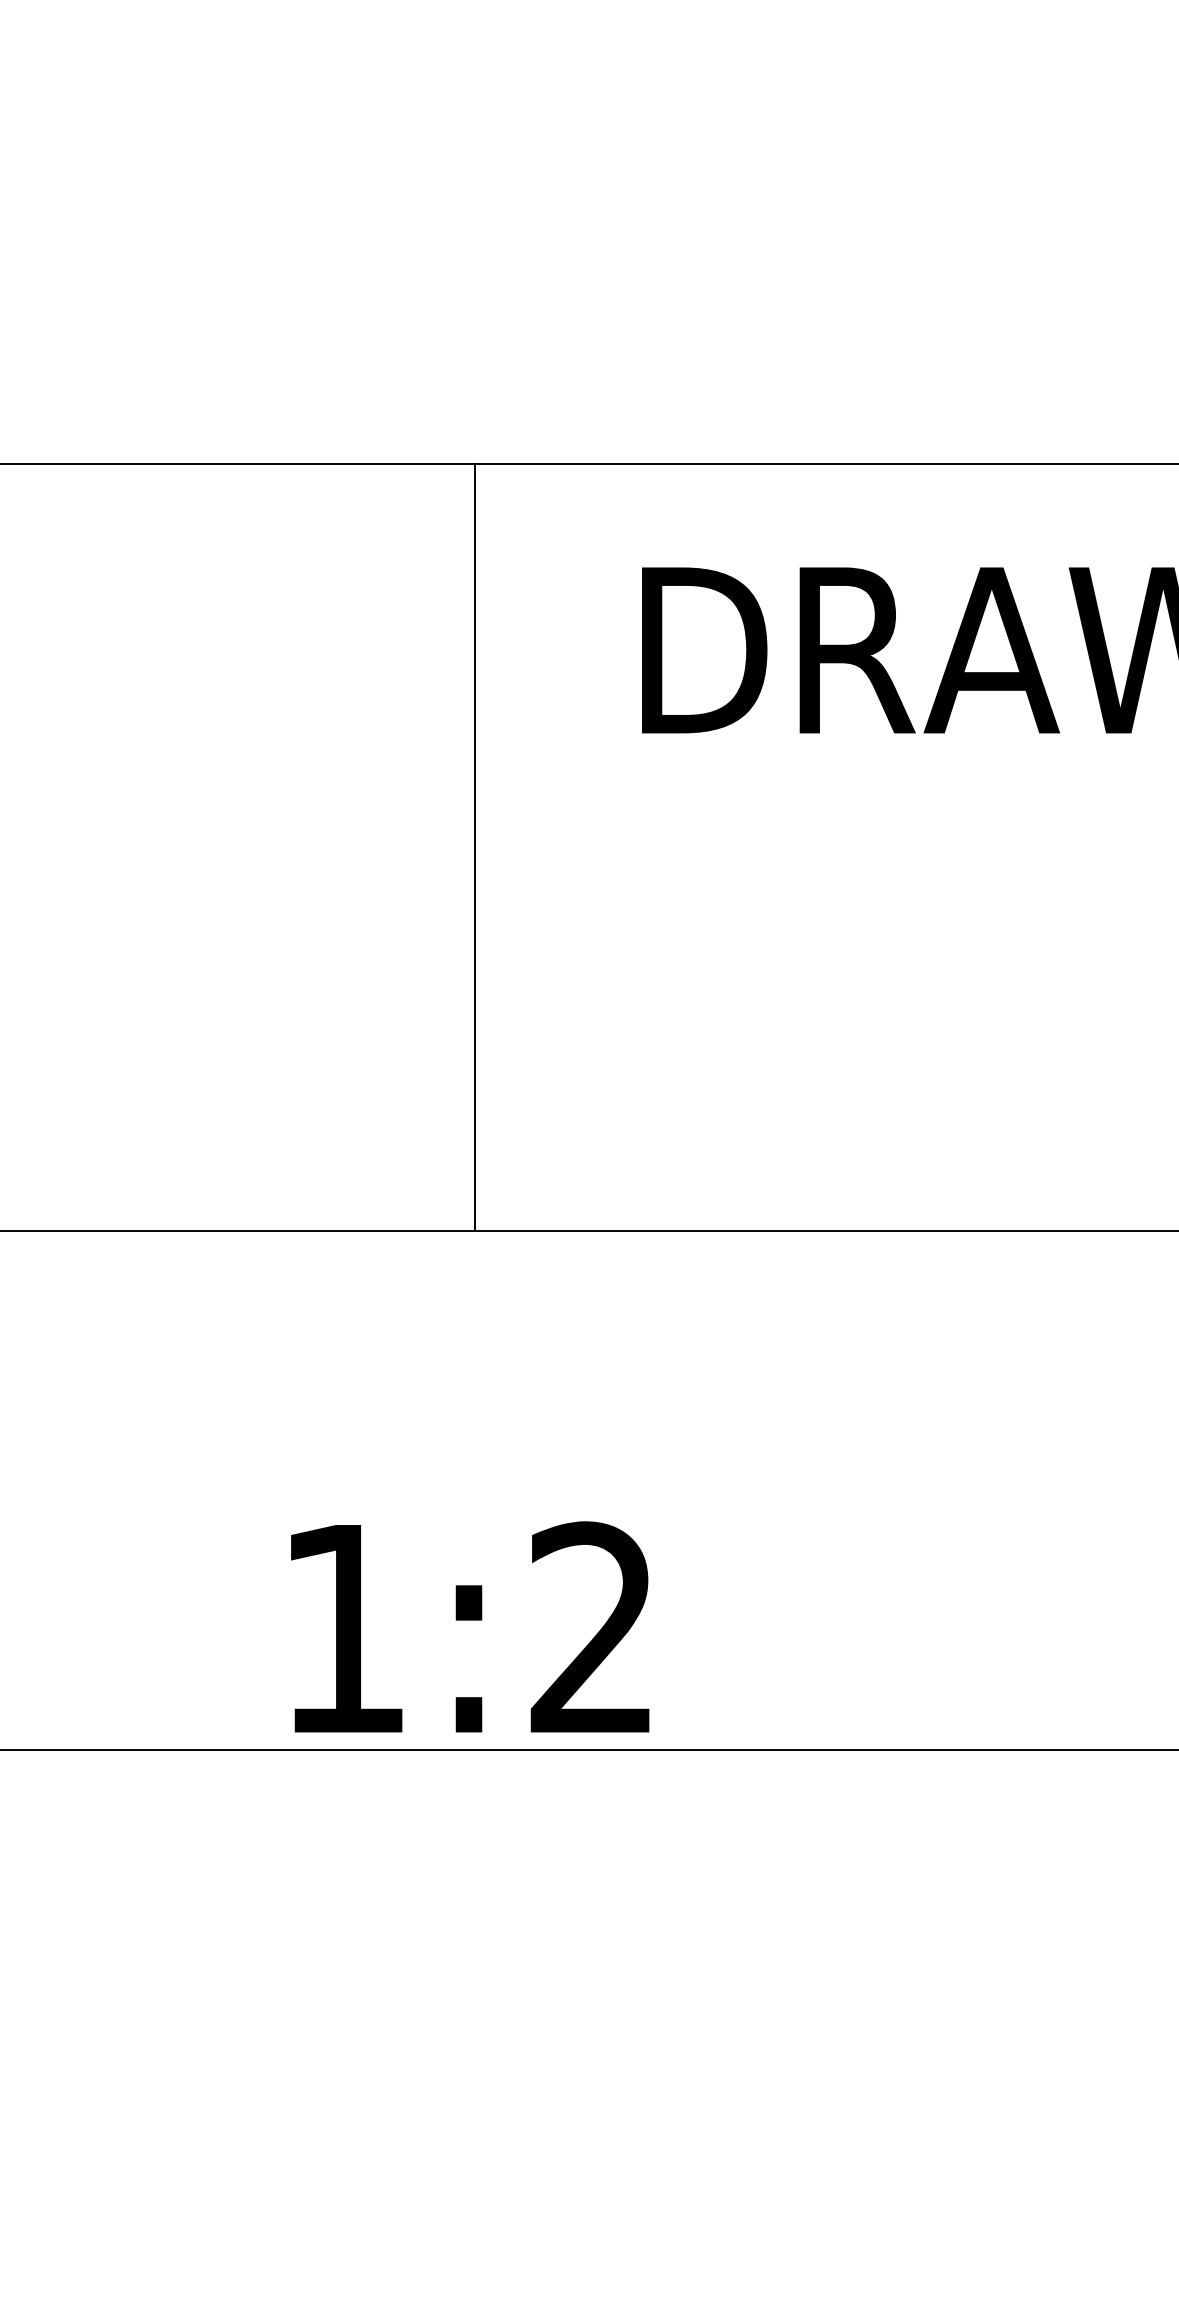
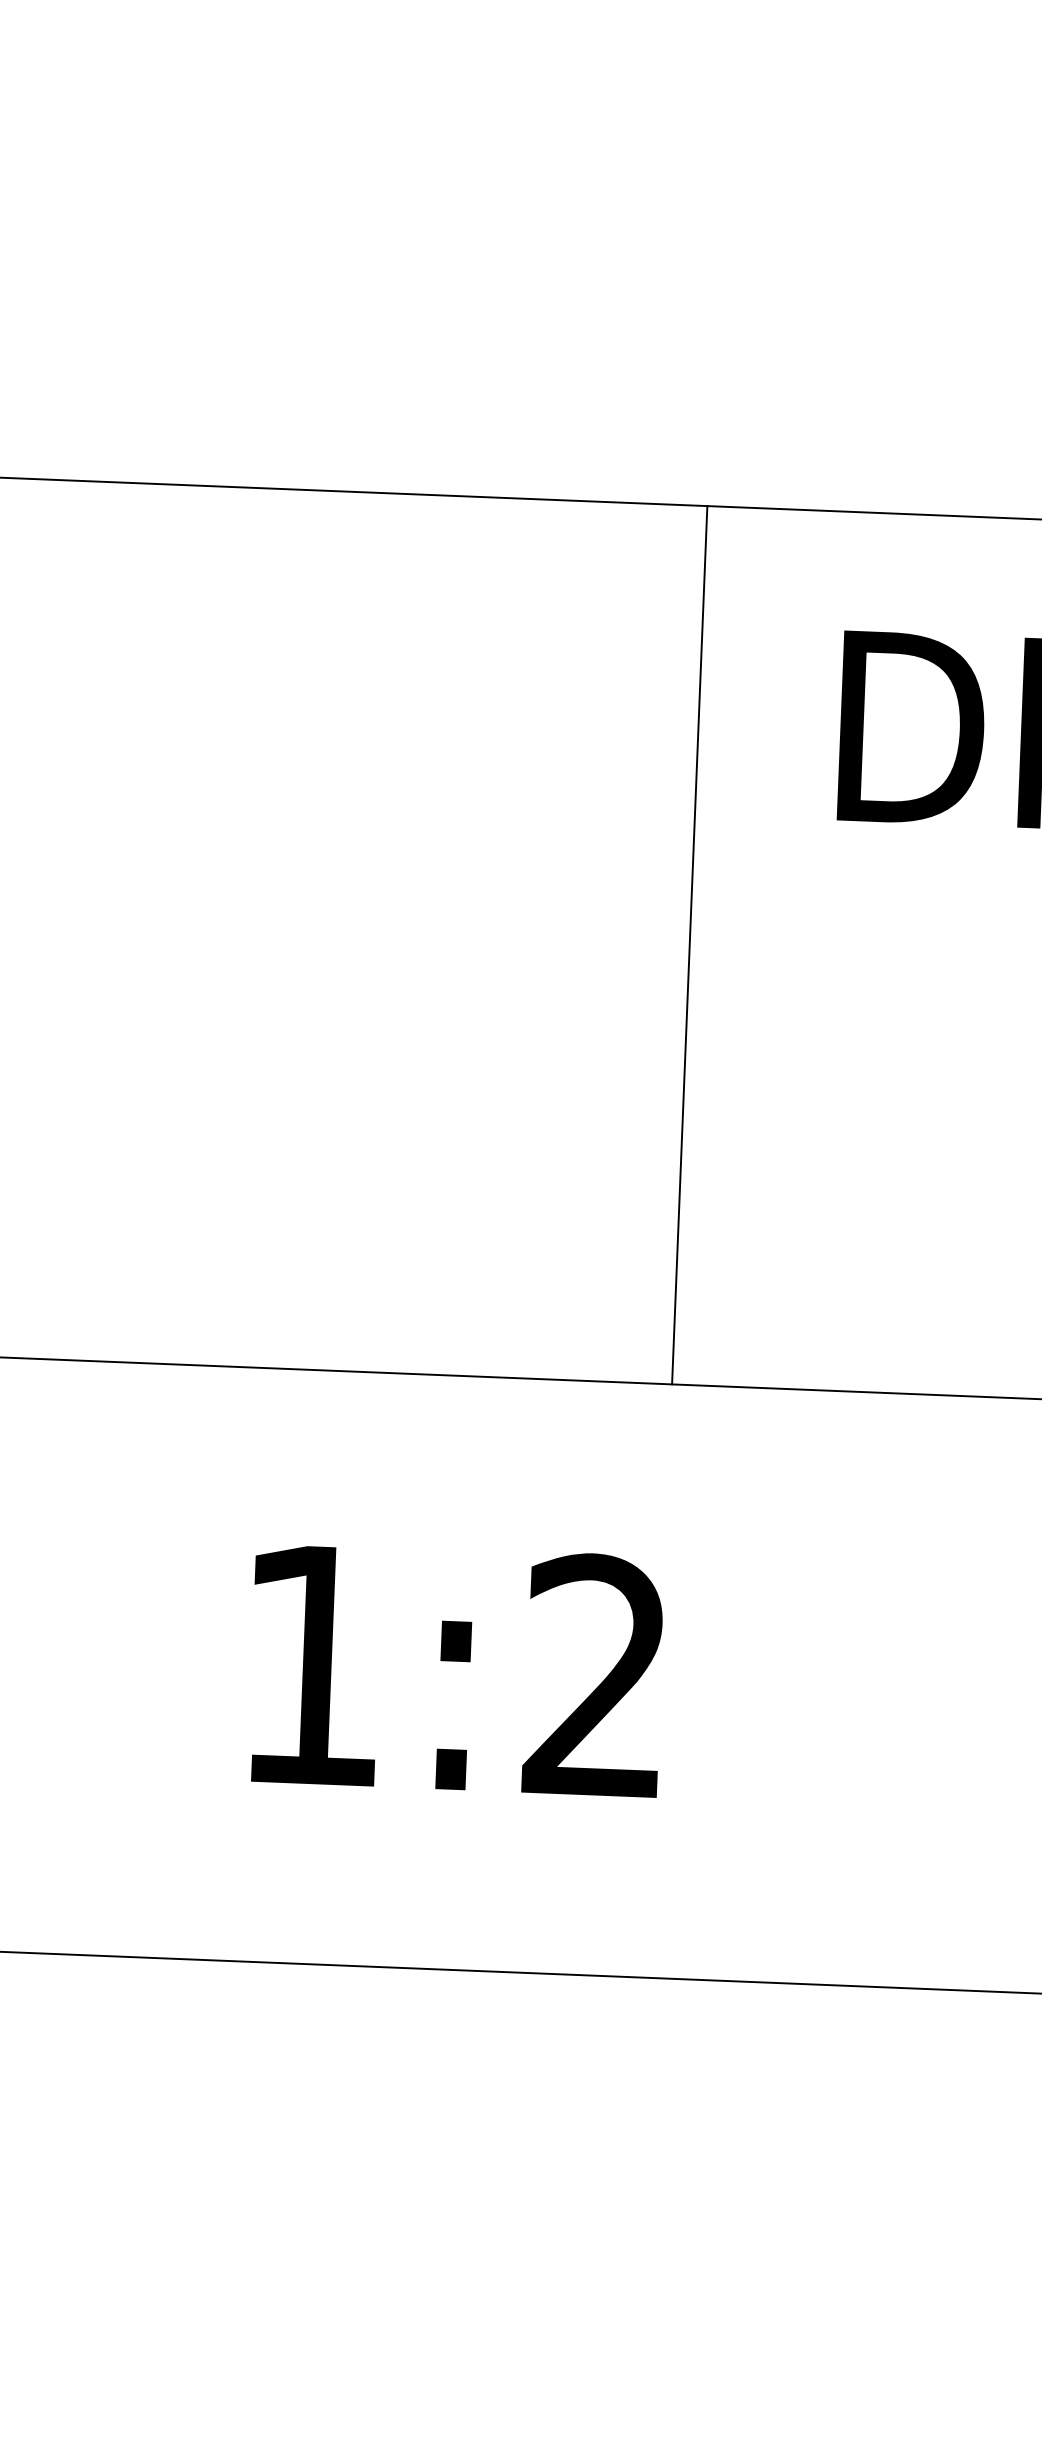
line: (475, 847) -> (690, 945), moved
text: (470, 1626) -> (456, 1668), moved

